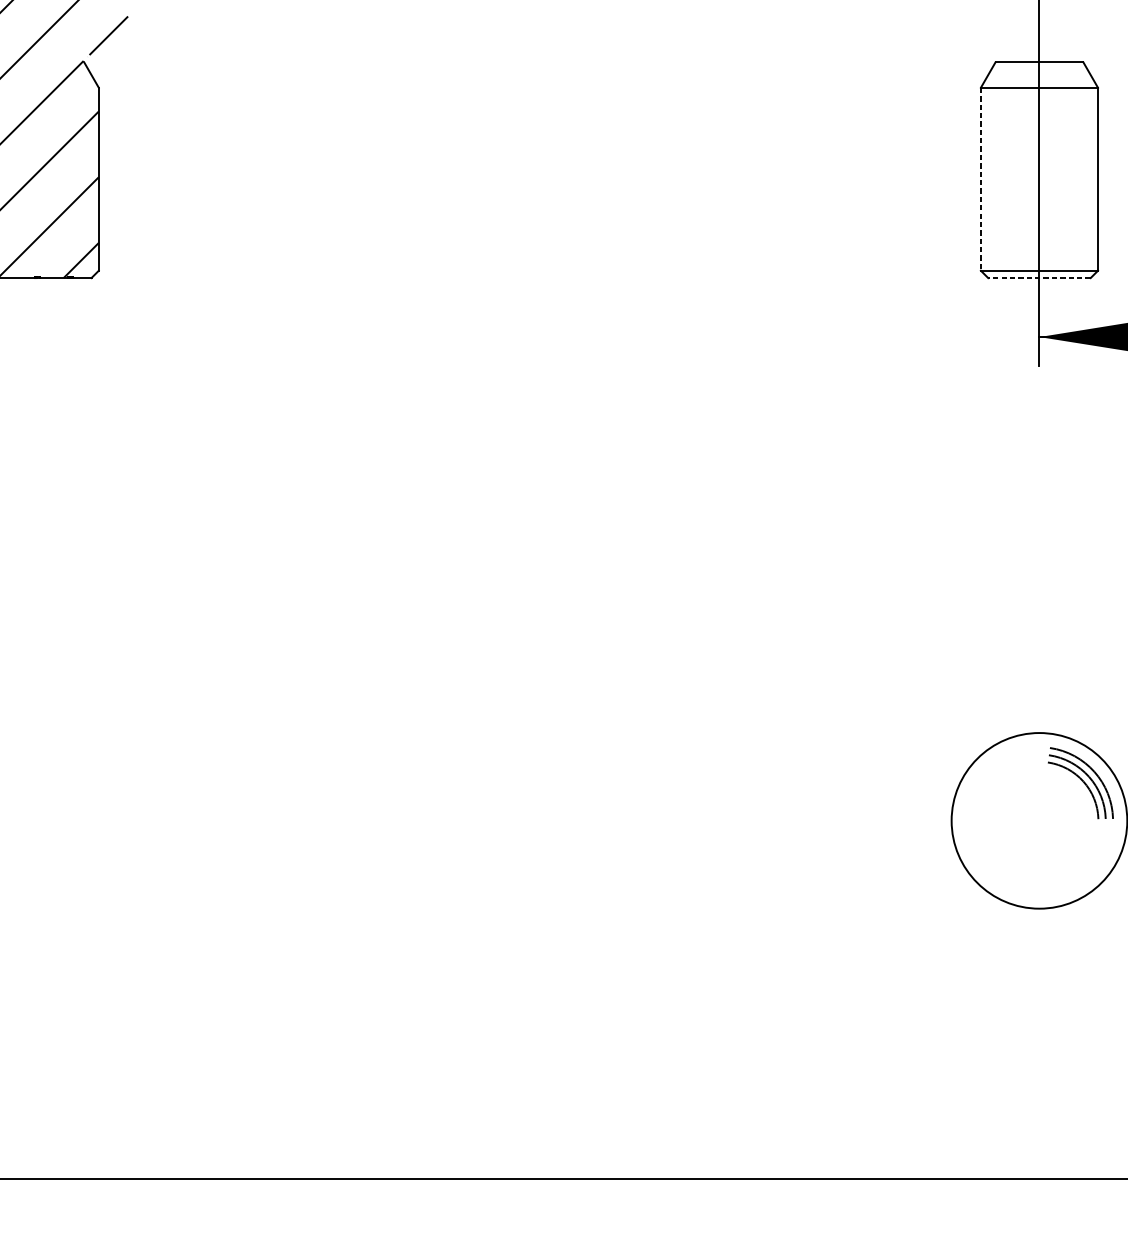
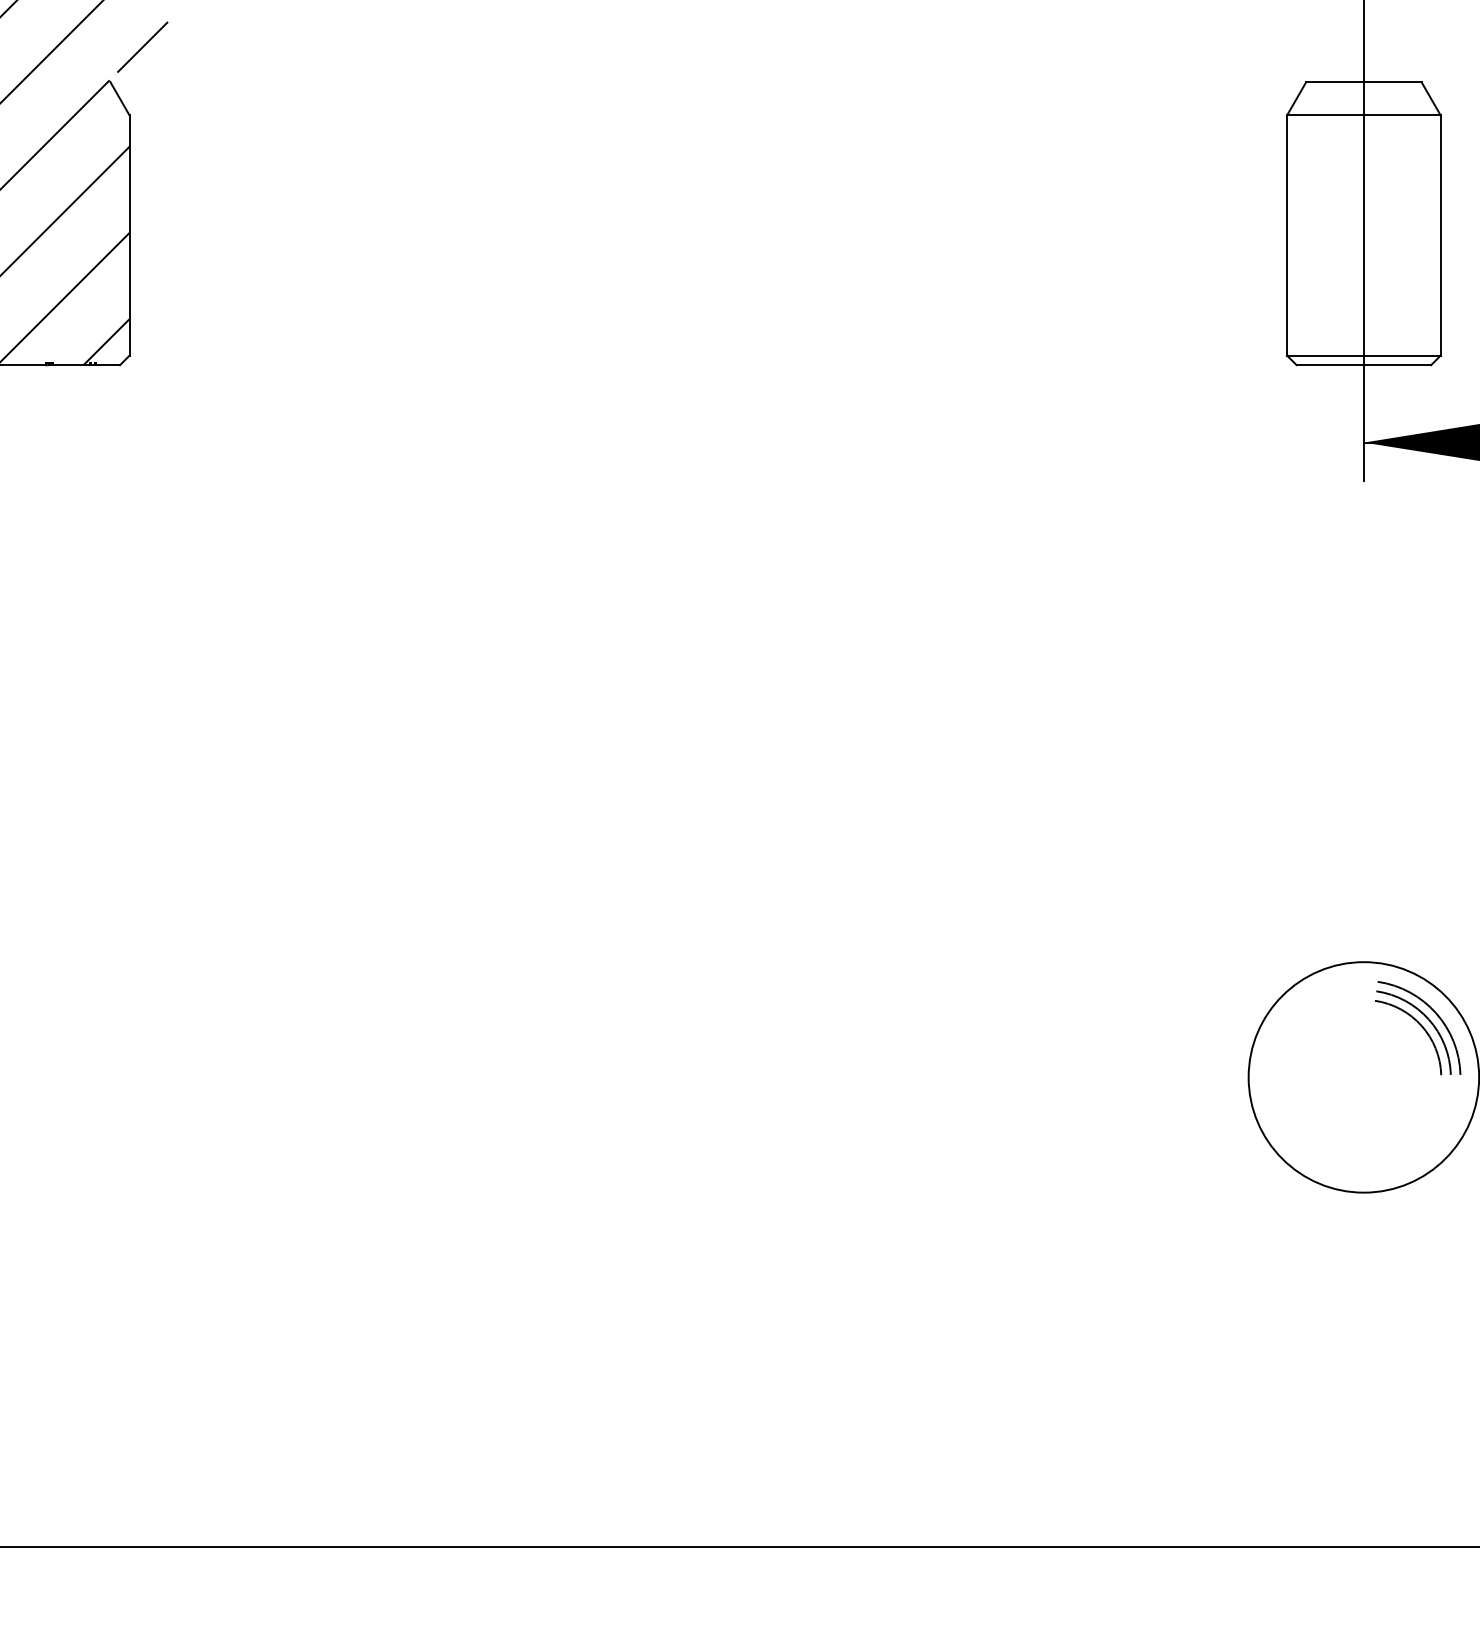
line: (981, 180) -> (1287, 236), dashed -> solid
line: (1039, 278) -> (1363, 365), dashed -> solid

